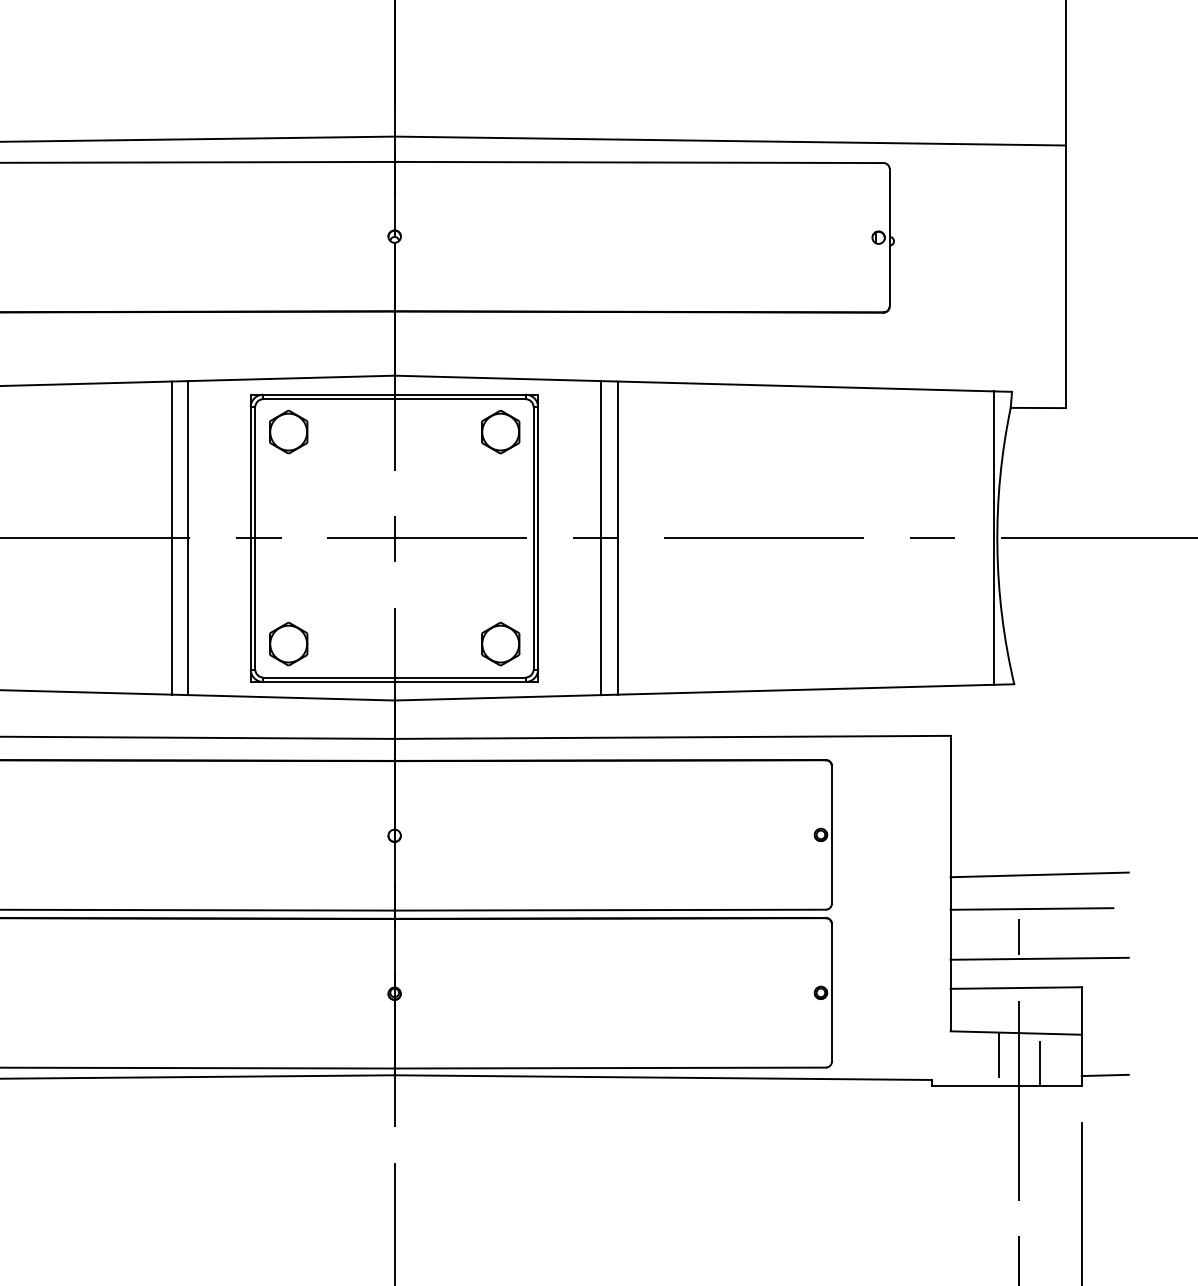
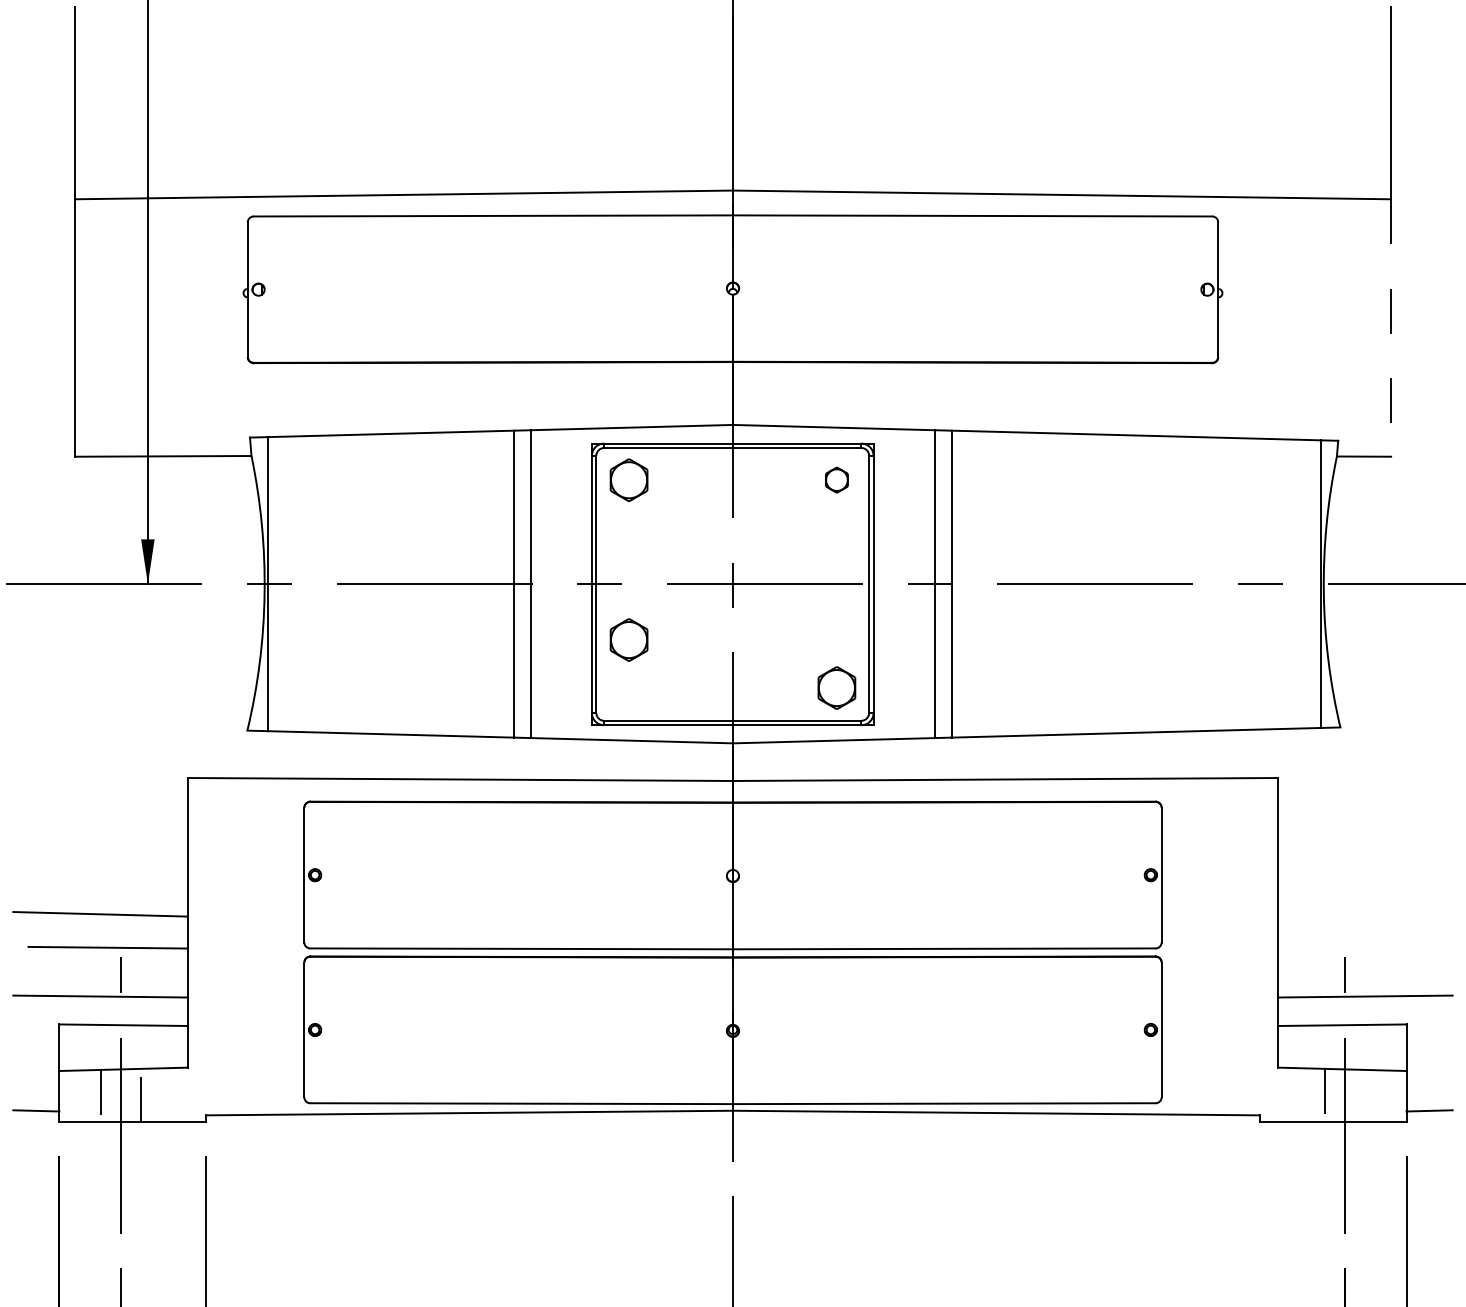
line: (1066, 277) -> (1391, 328), solid -> dashed
part: (500, 431) -> (836, 479), size x0.6
part: (288, 643) -> (628, 639), moved
line: (1038, 875) -> (1364, 914), removed
line: (1031, 908) -> (1357, 947), removed
line: (1039, 1059) -> (1365, 1095), removed

